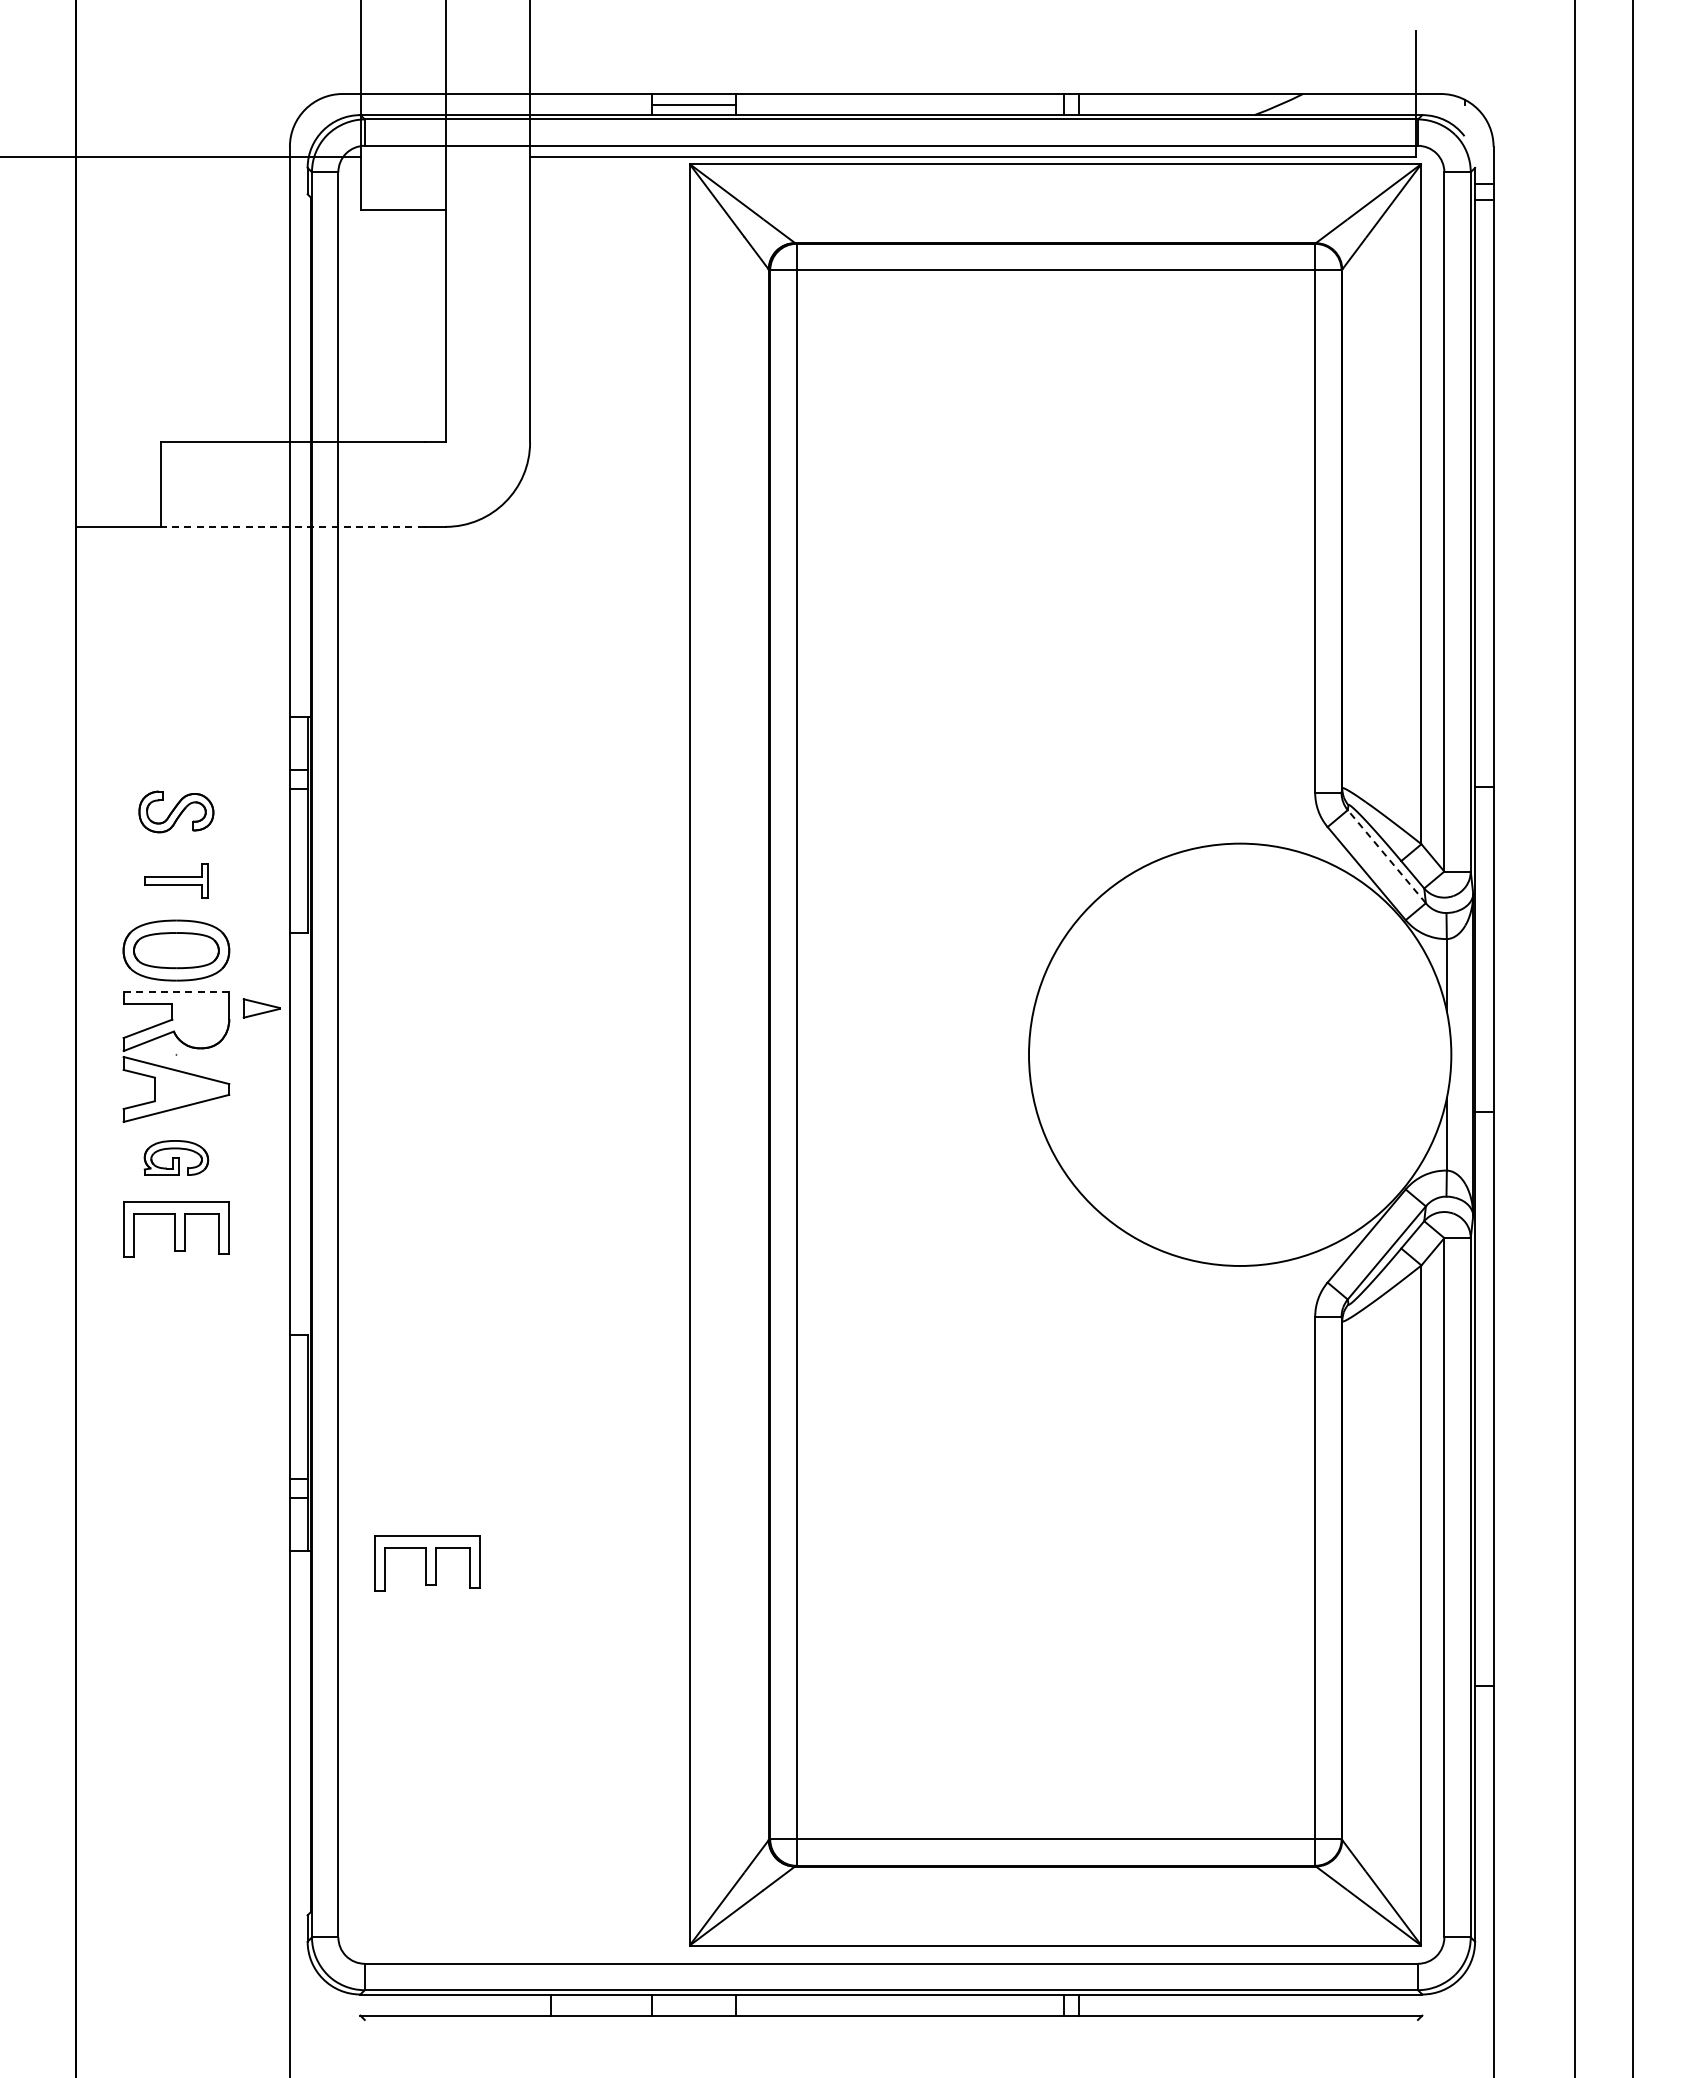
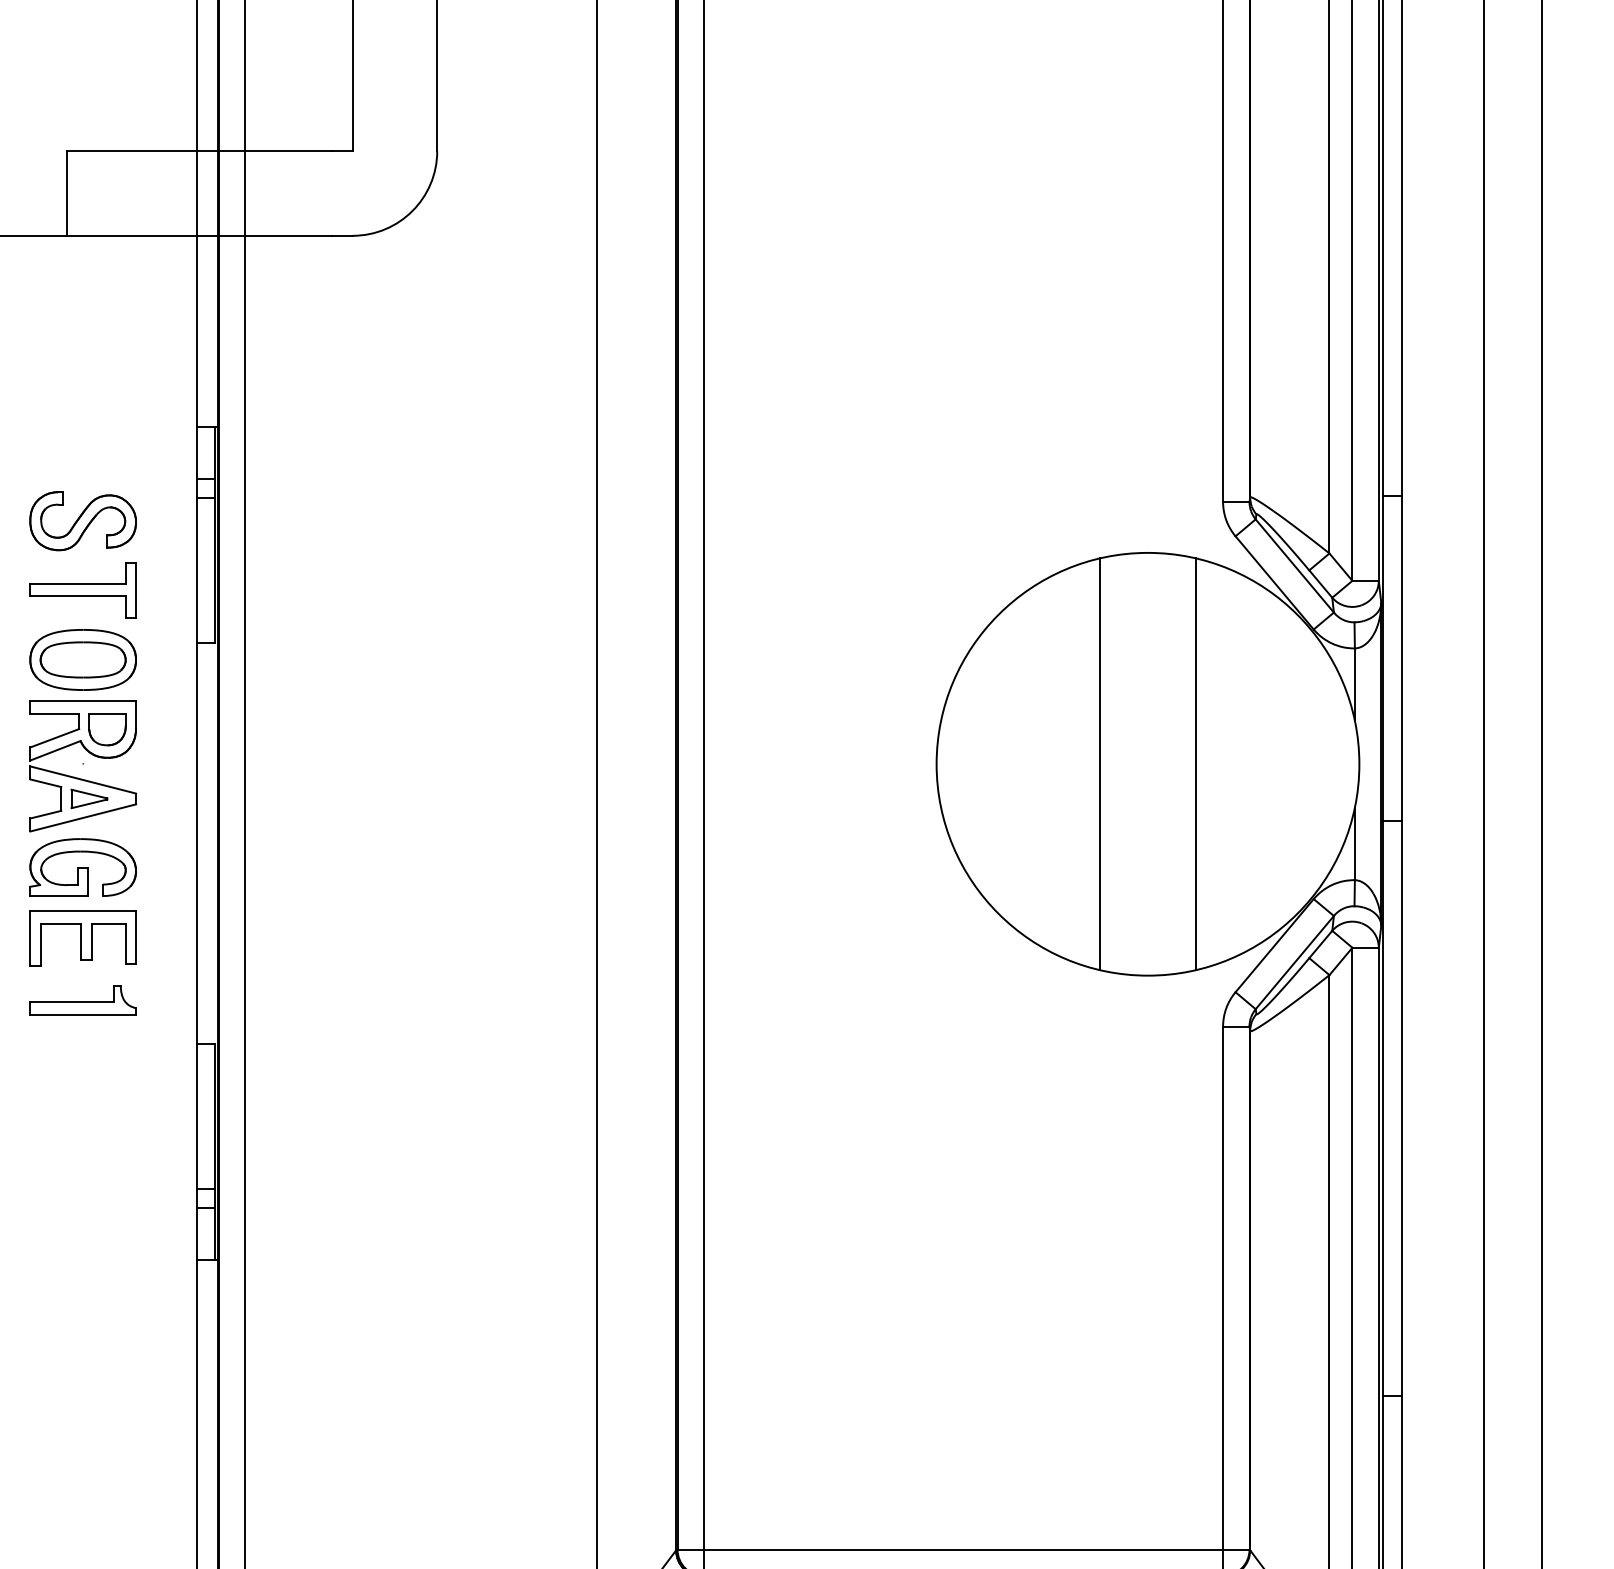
line: (292, 526) -> (199, 235), dashed -> solid
part: (176, 811) -> (83, 520), size x1.43
line: (1386, 856) -> (1294, 565), dashed -> solid
part: (176, 880) -> (83, 589), size x1.67
line: (176, 992) -> (83, 701), dashed -> solid
part: (261, 1008) -> (89, 798), moved
part: (200, 1019) -> (107, 728), added
line: (1192, 1054) -> (1100, 763), added
line: (1287, 1054) -> (1195, 763), added
part: (176, 1157) -> (83, 867), size x1.67
part: (176, 1290) -> (83, 1000), added
part: (427, 1563) -> (334, 1273), removed

